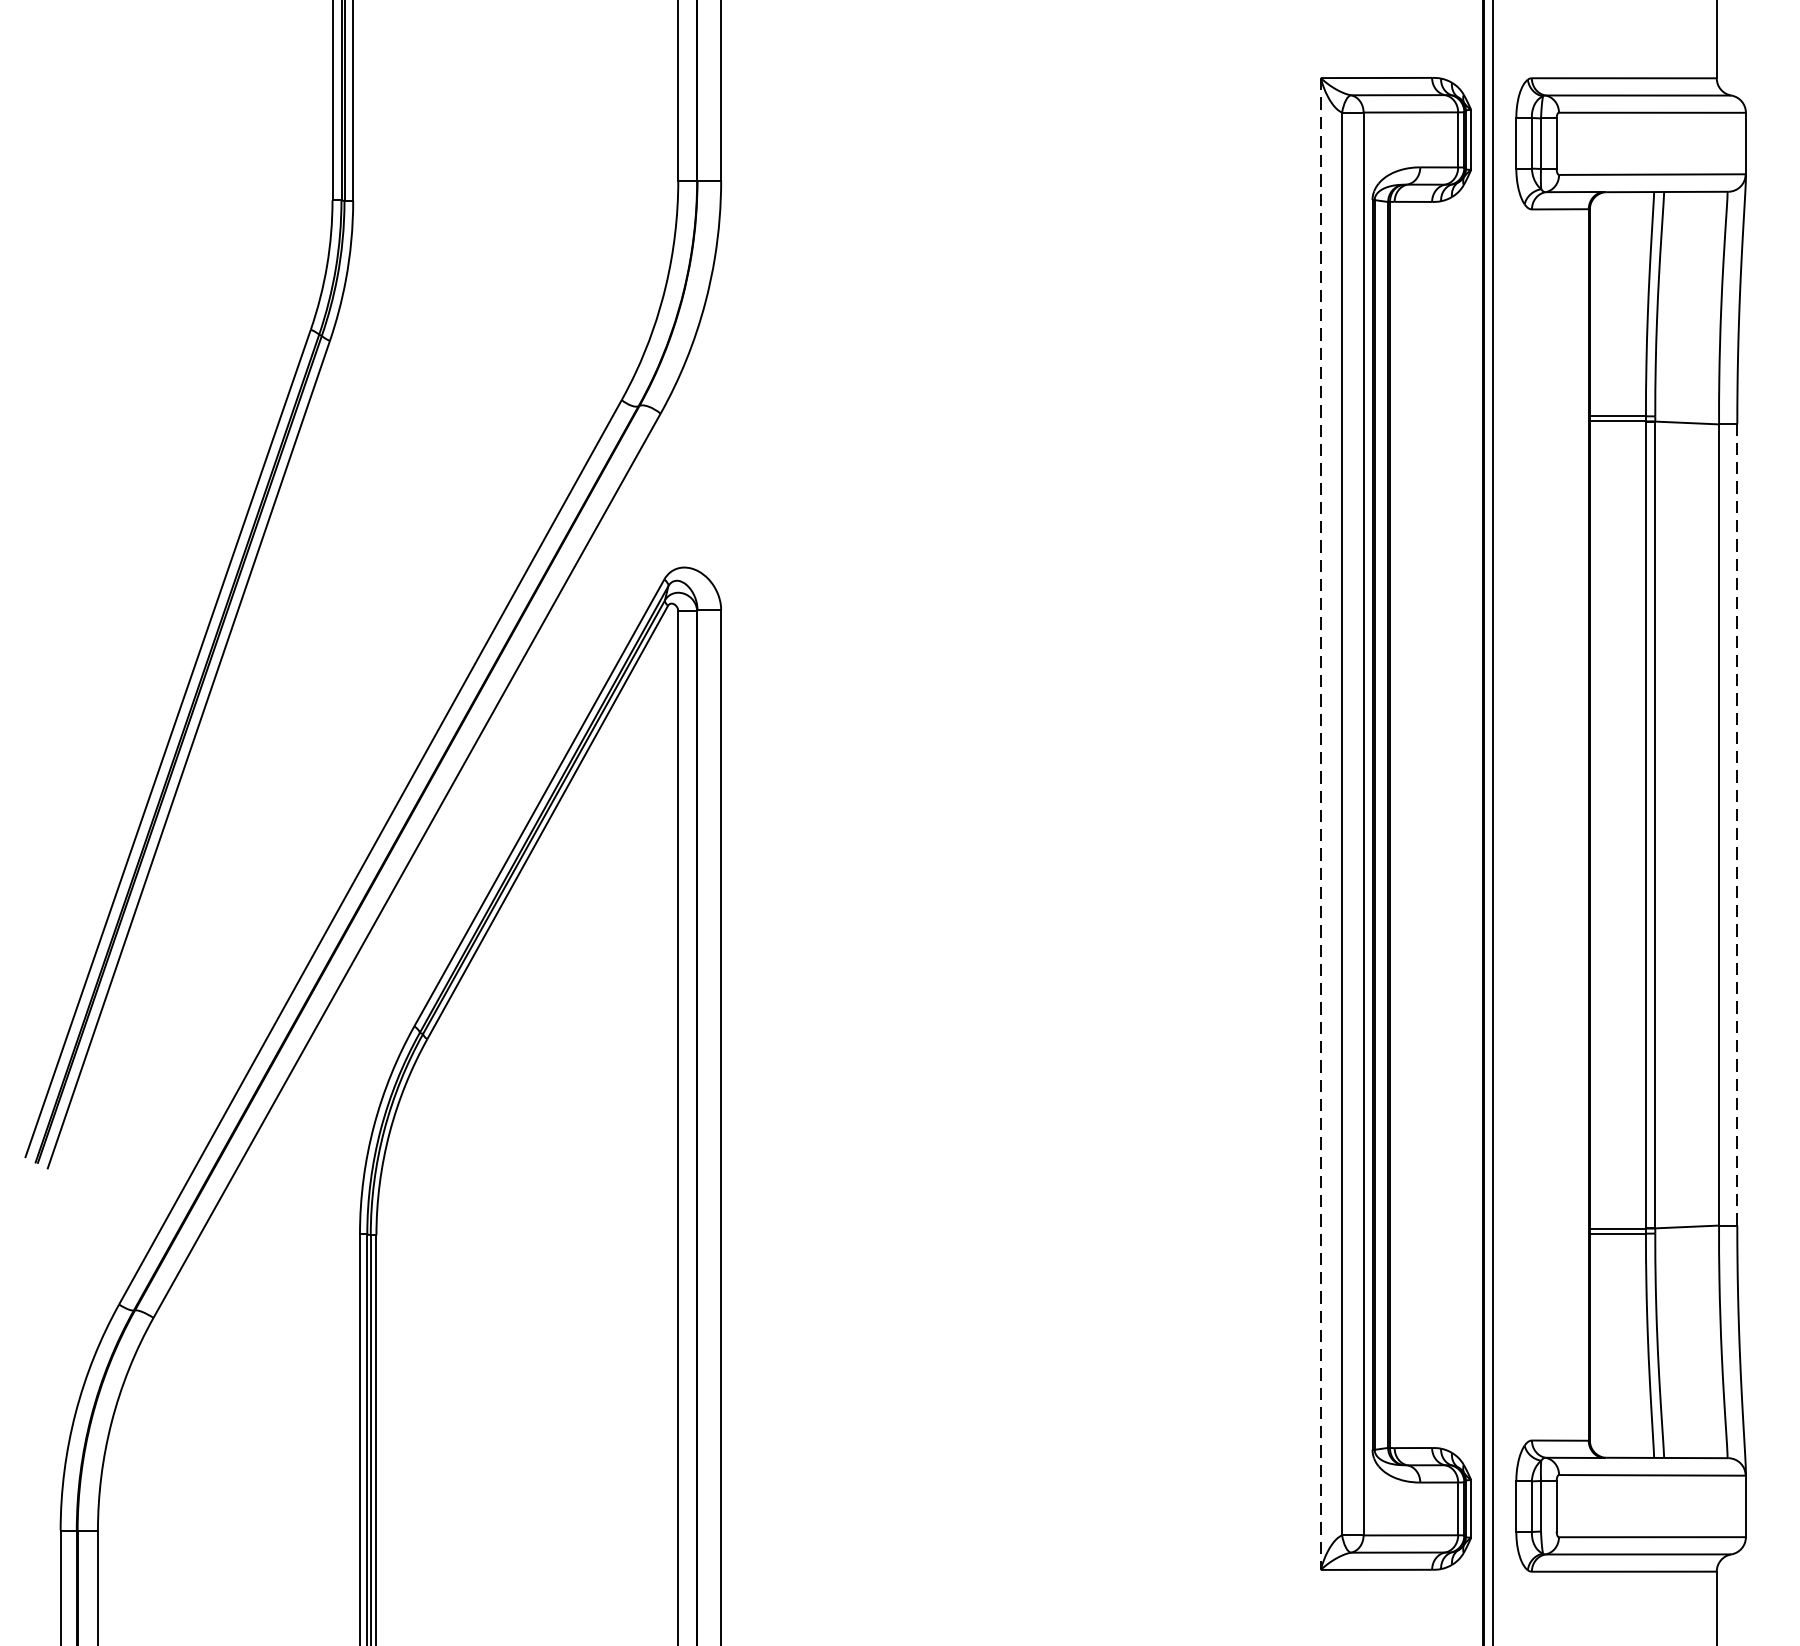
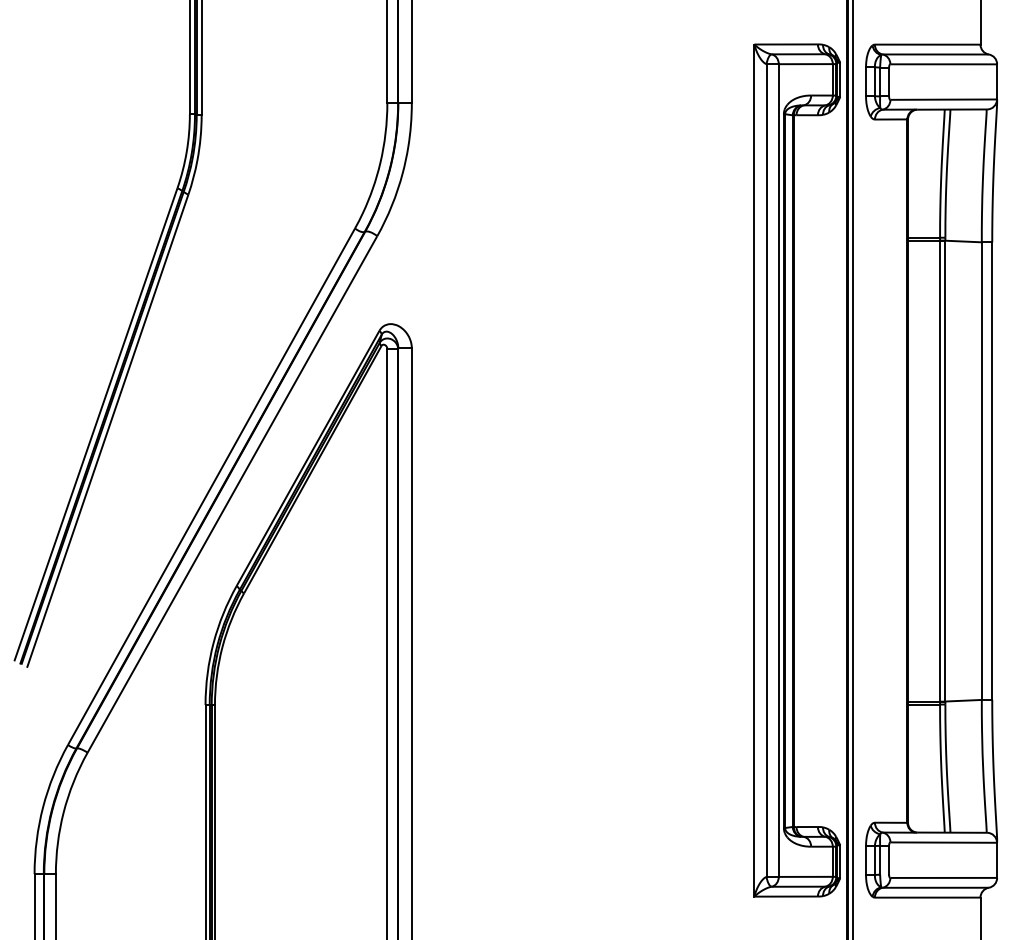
line: (1321, 825) -> (754, 471), dashed -> solid
line: (1737, 825) -> (992, 471), dashed -> solid

